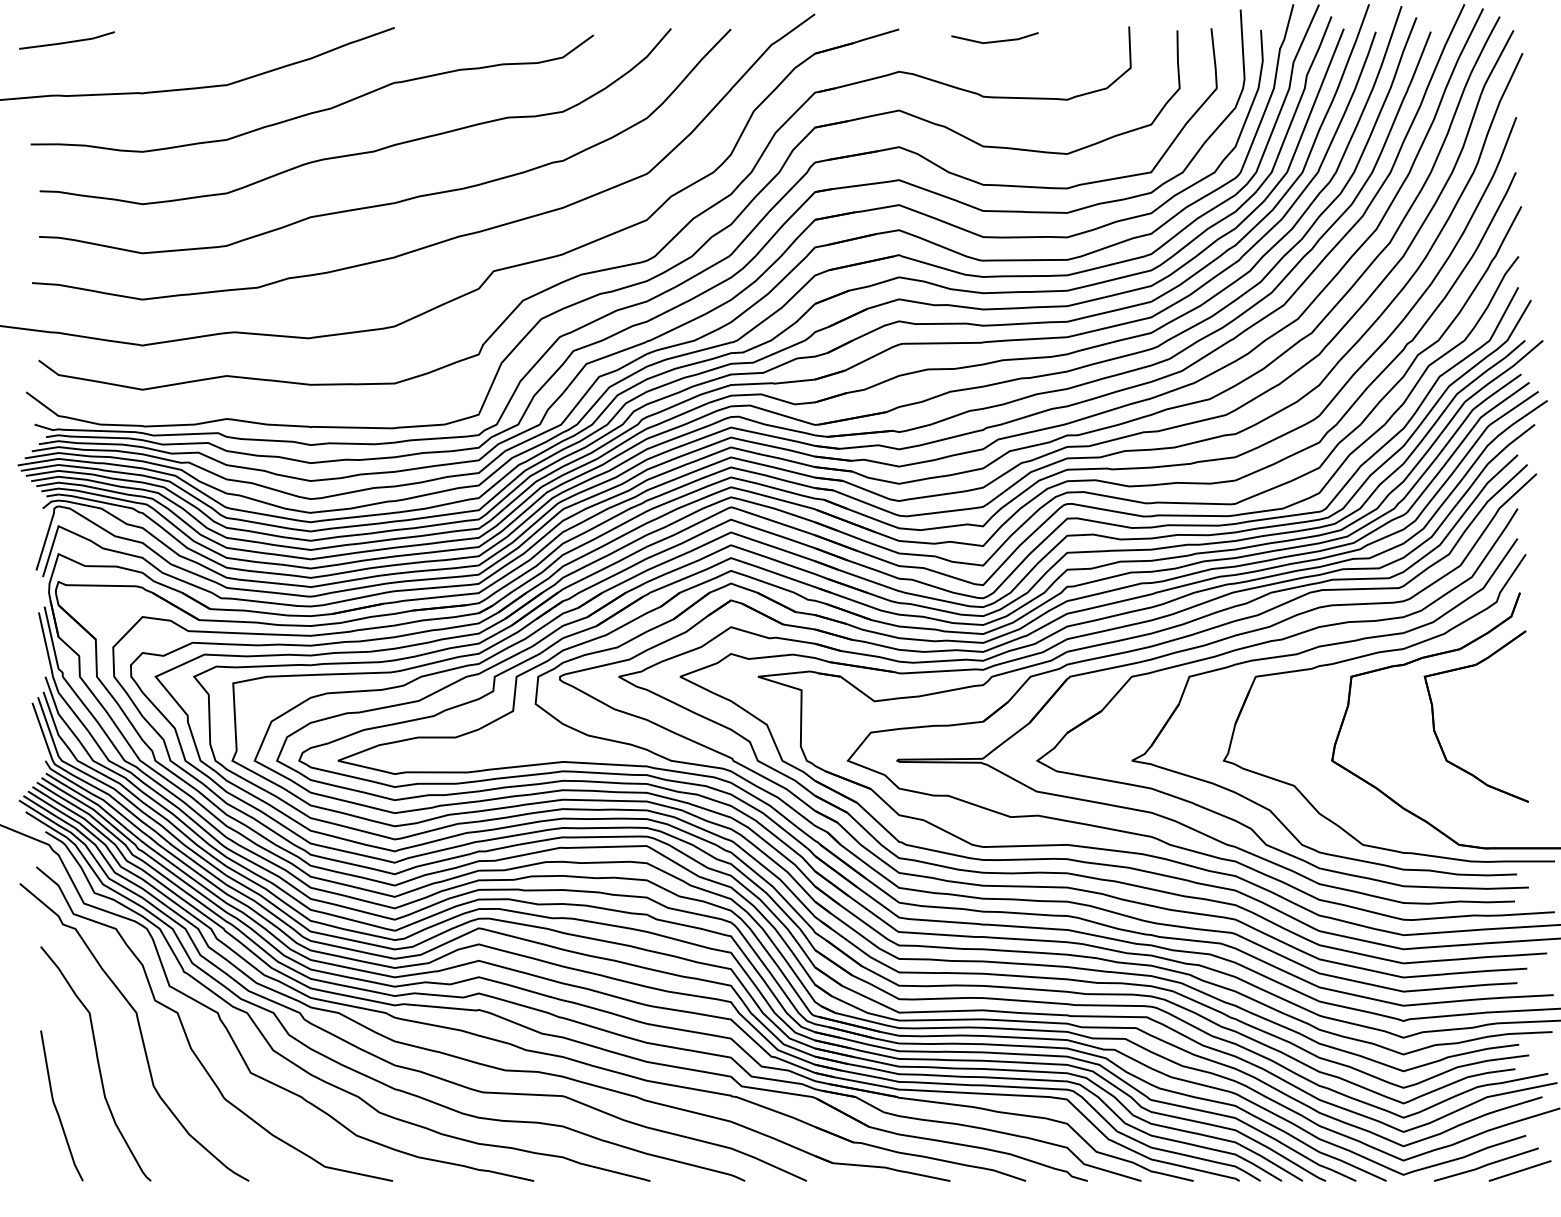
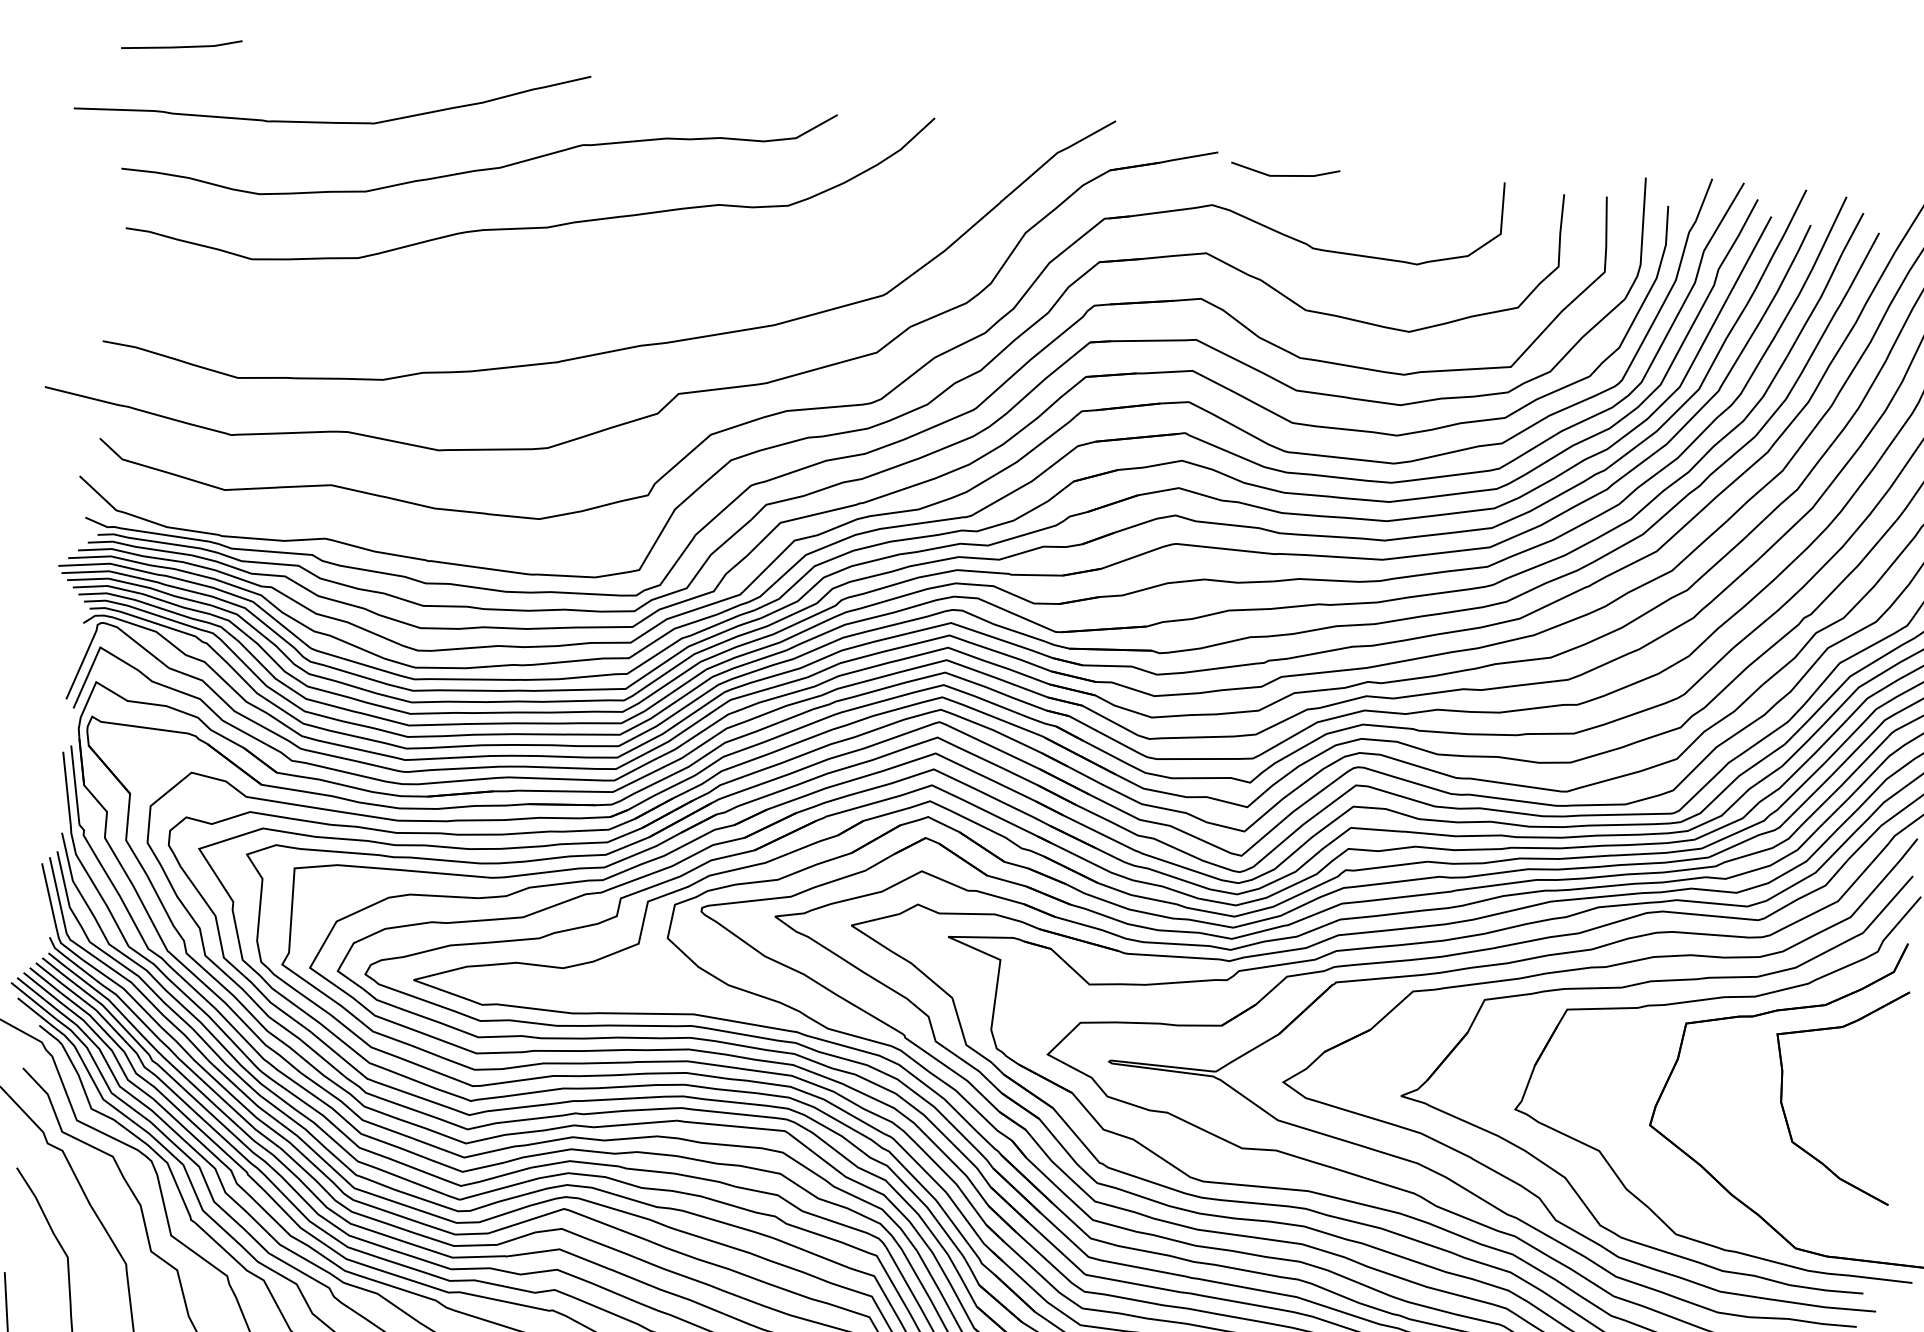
line: (995, 40) -> (1285, 174), moved
curve: (399, 200) -> (571, 292), removed

